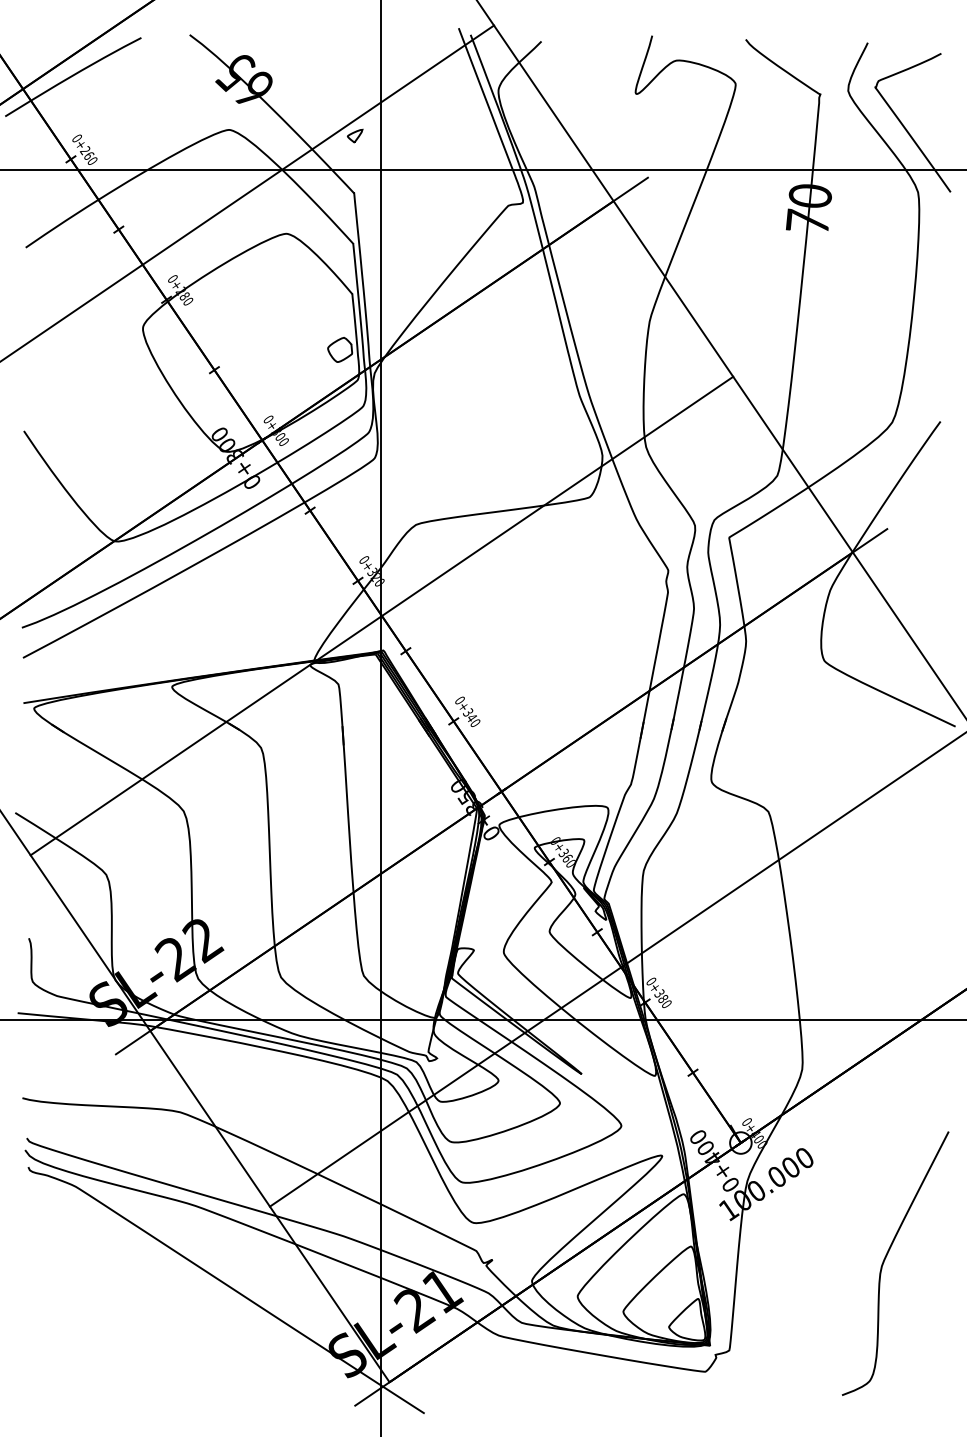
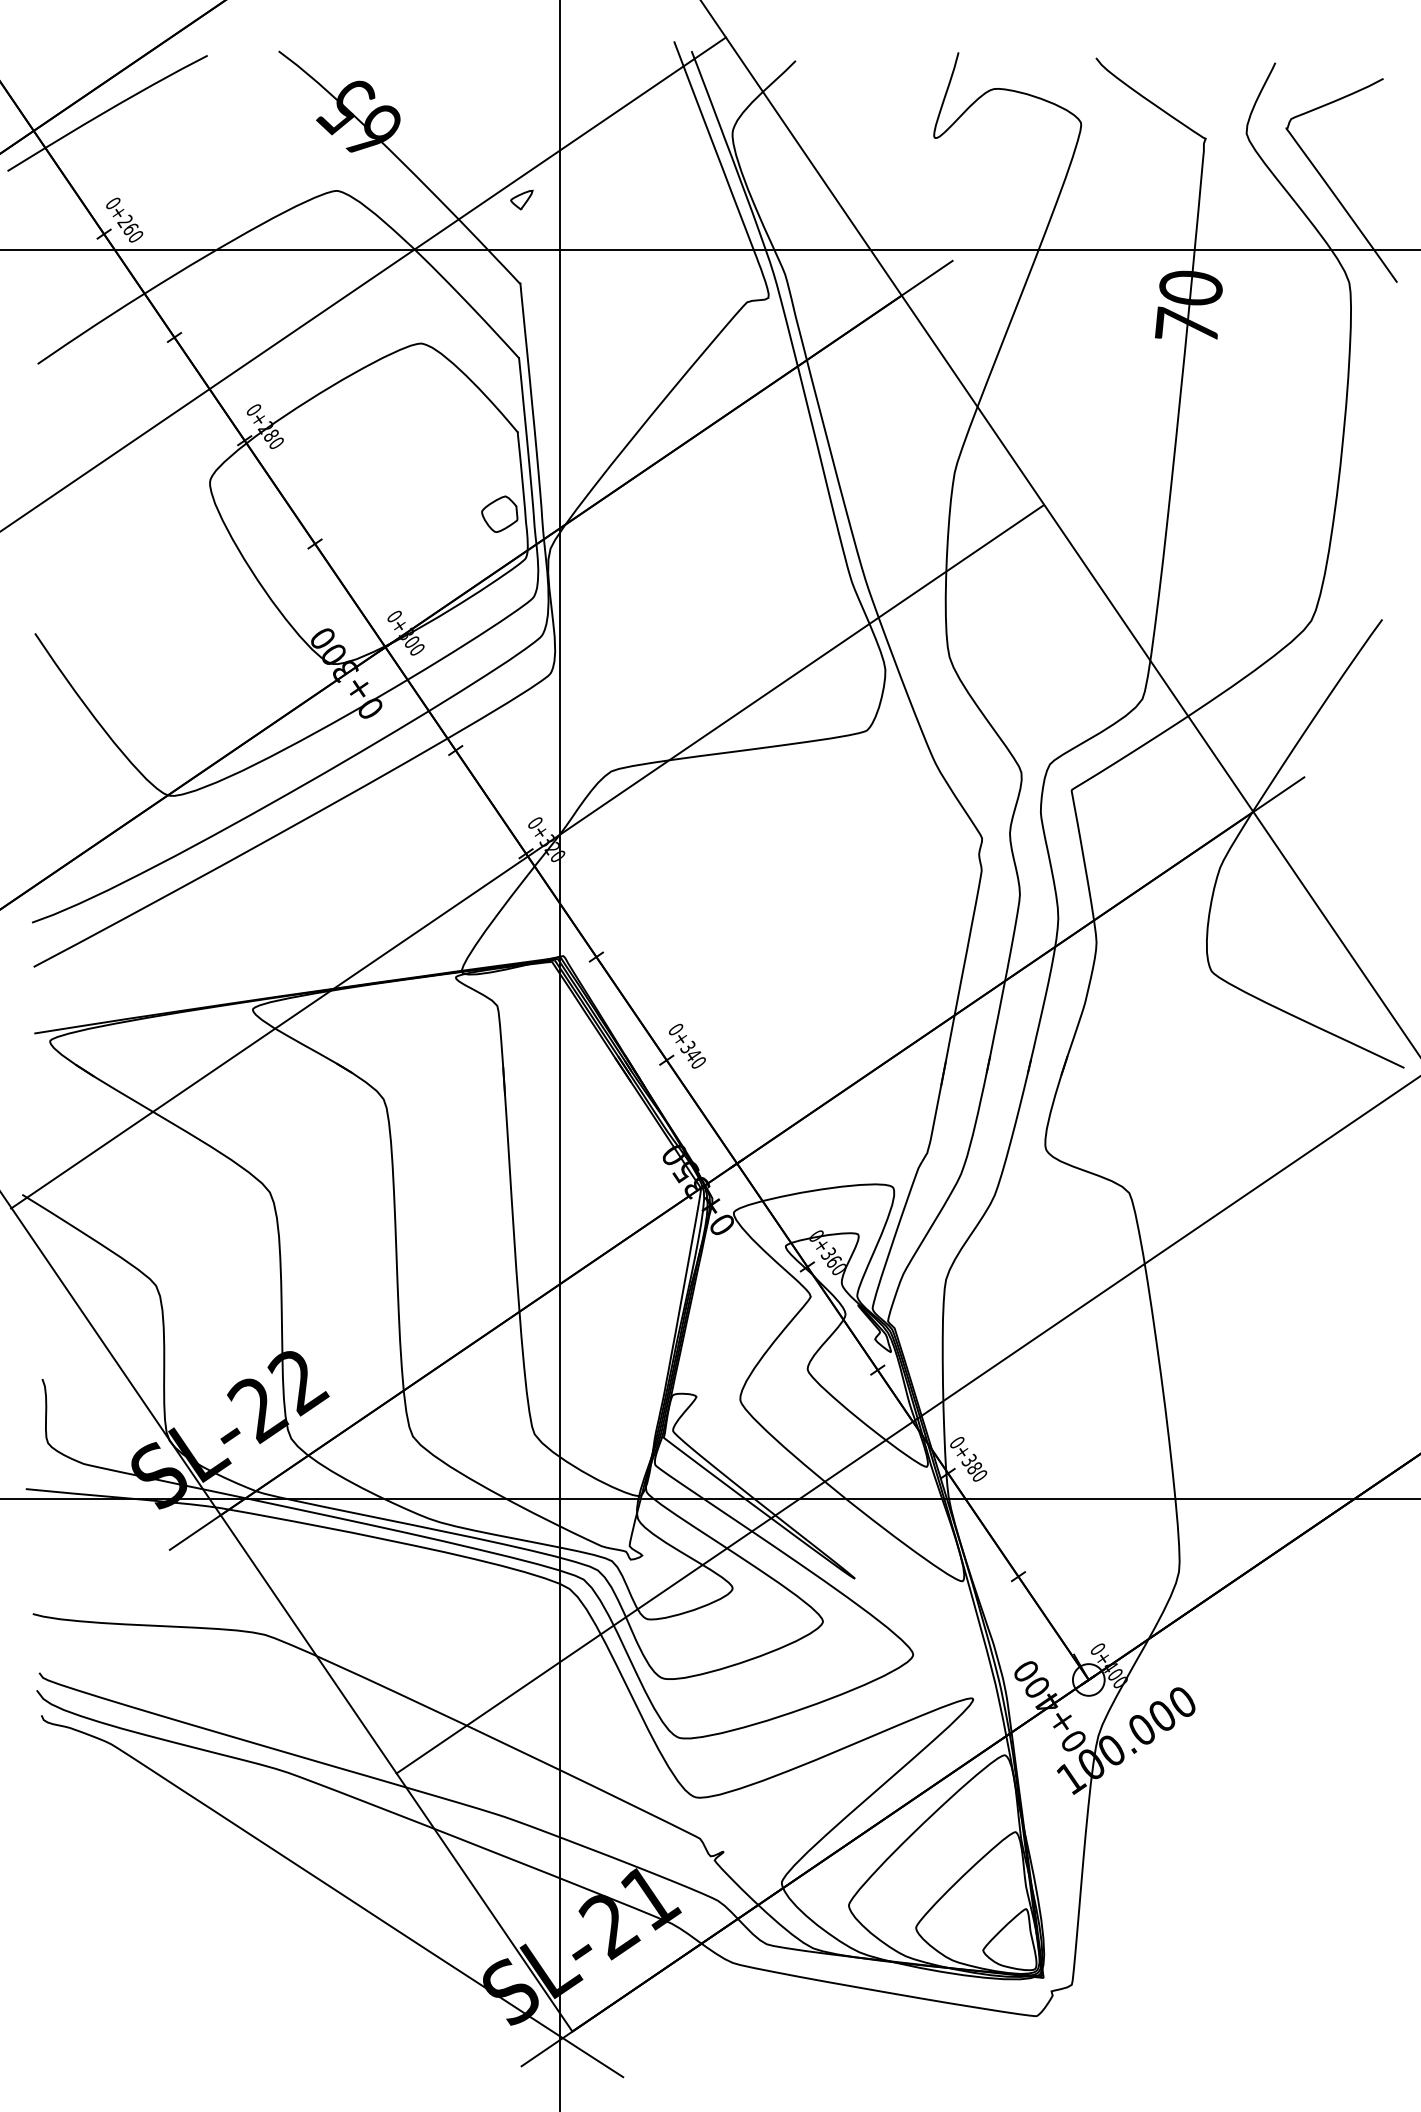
line: (381, 615) -> (526, 856), moved
curve: (885, 1260) -> (1301, 1852), removed

